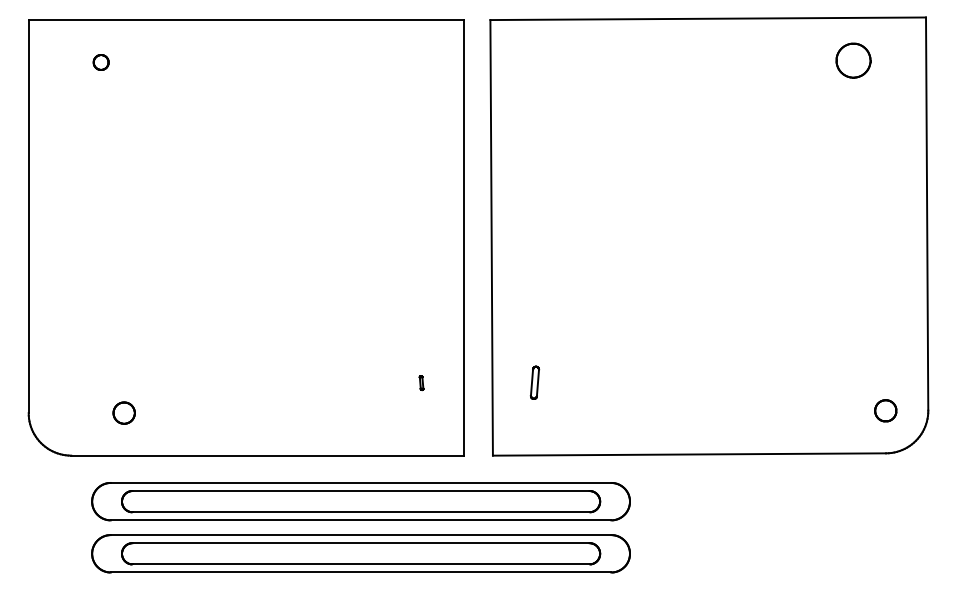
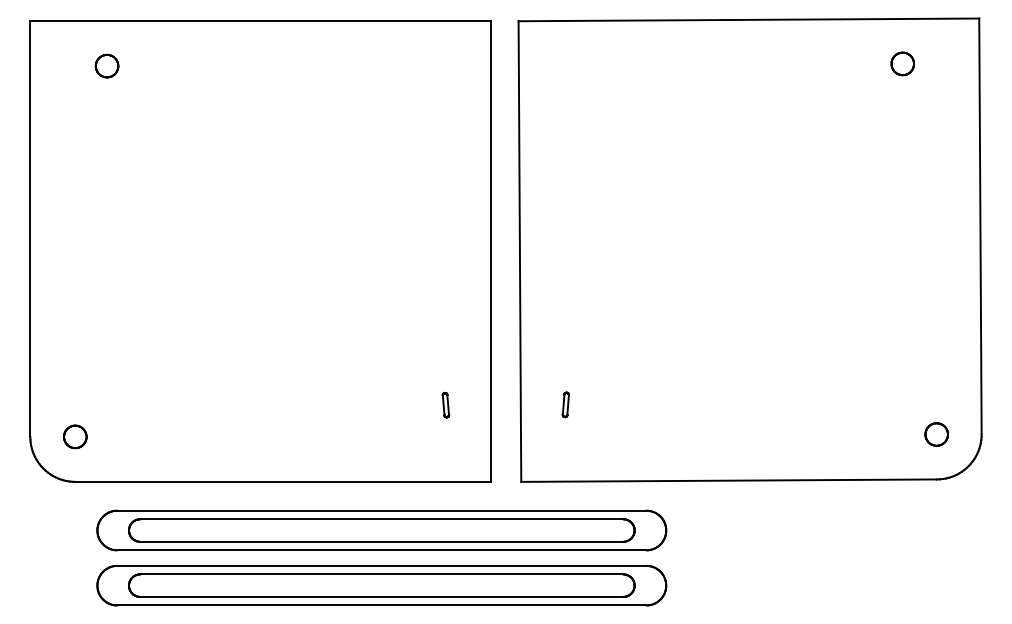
part: (853, 59) -> (902, 62), size x0.62
part: (100, 62) -> (106, 66), size x1.43
part: (421, 382) -> (445, 404), size x1.67
part: (535, 382) -> (566, 404), size x0.71
part: (123, 412) -> (74, 436), moved

